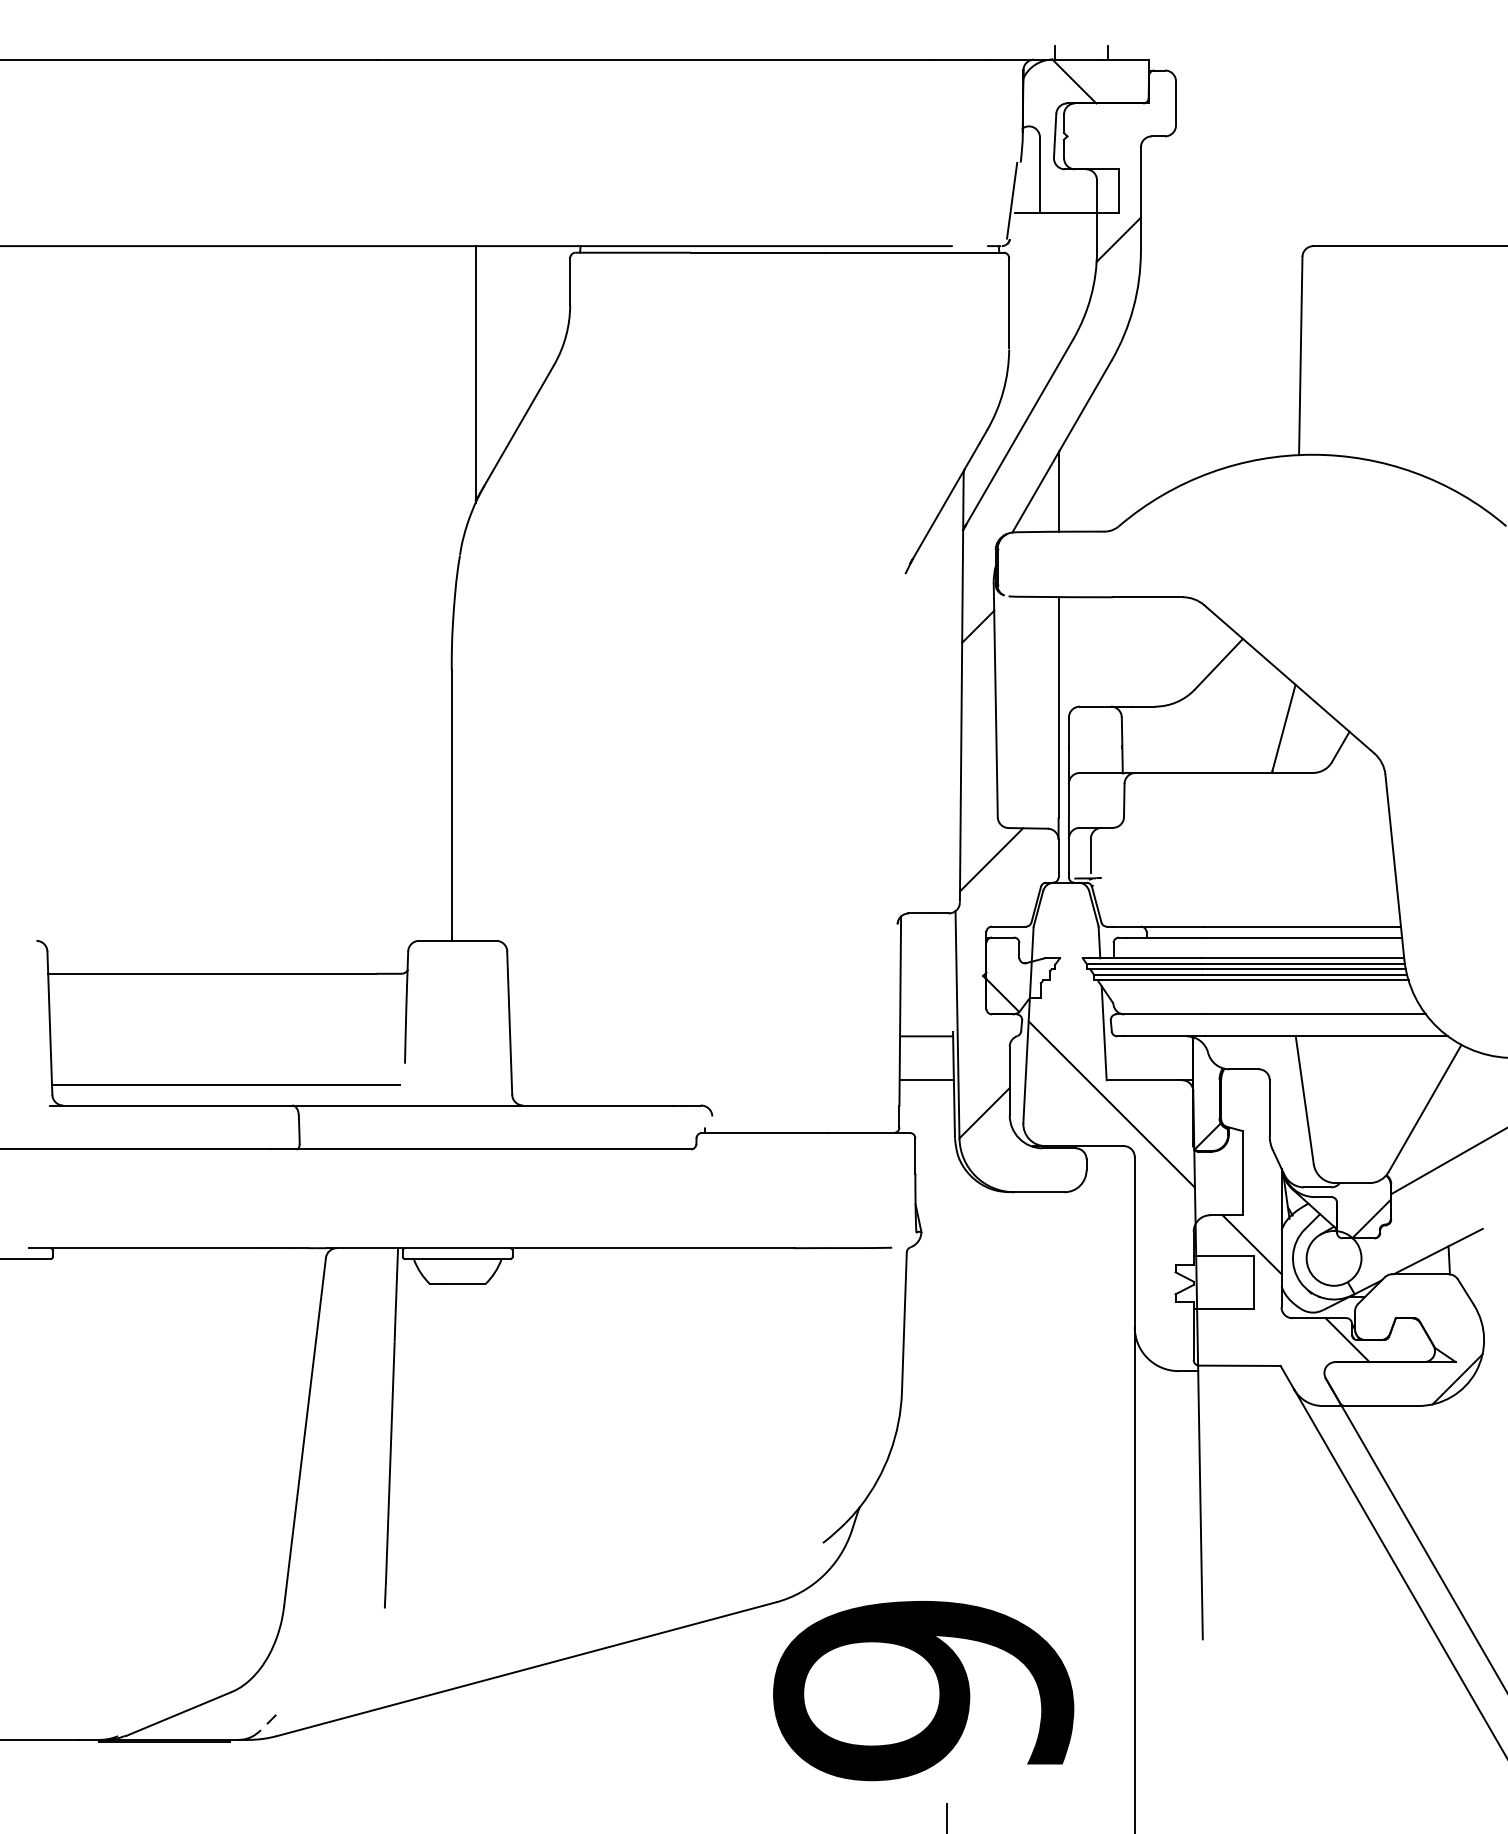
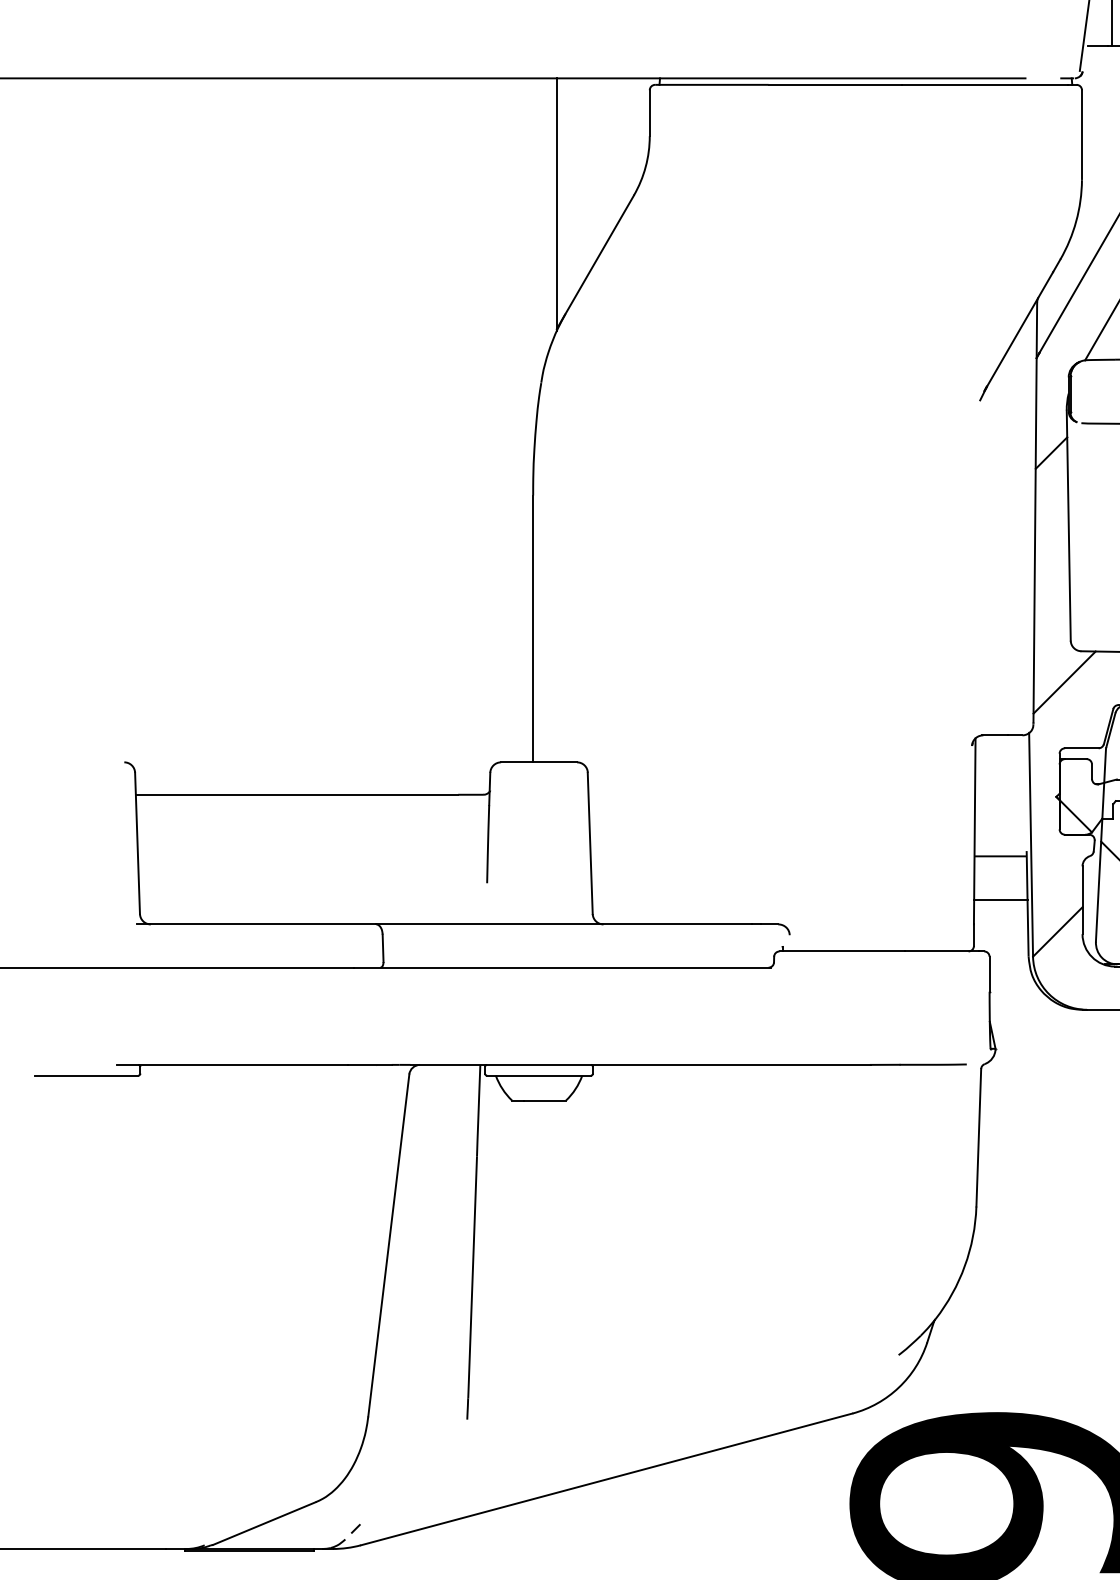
line: (226, 1084) -> (311, 903), removed

